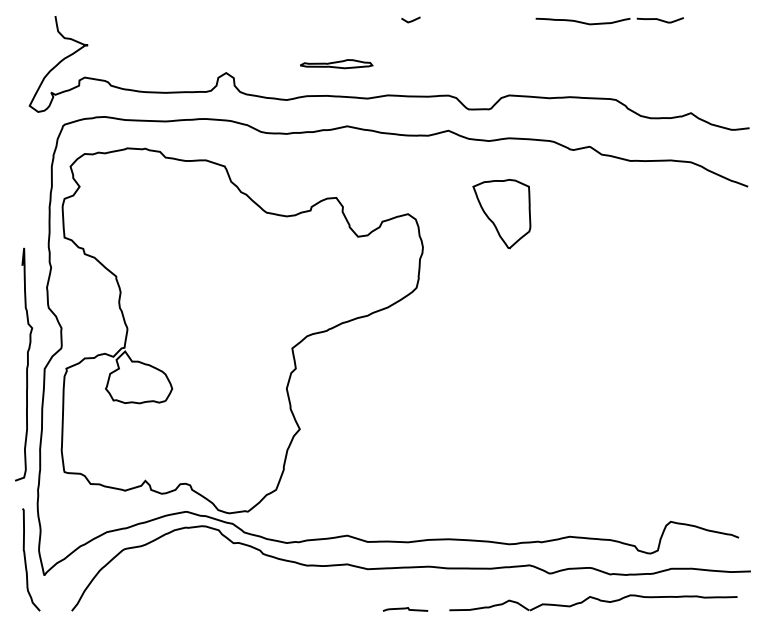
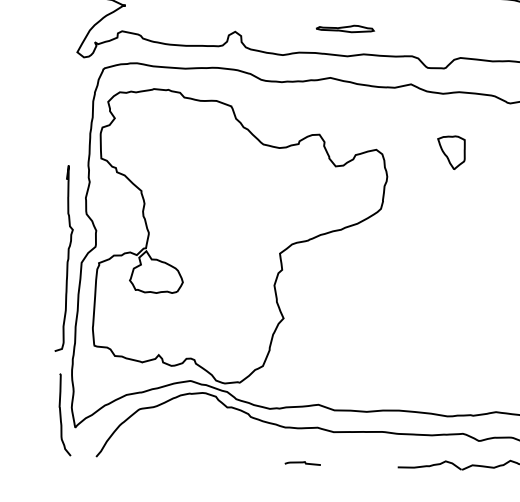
part: (336, 64) -> (345, 28), moved
part: (501, 214) -> (450, 152), size x0.6
curve: (405, 609) -> (302, 463), moved

